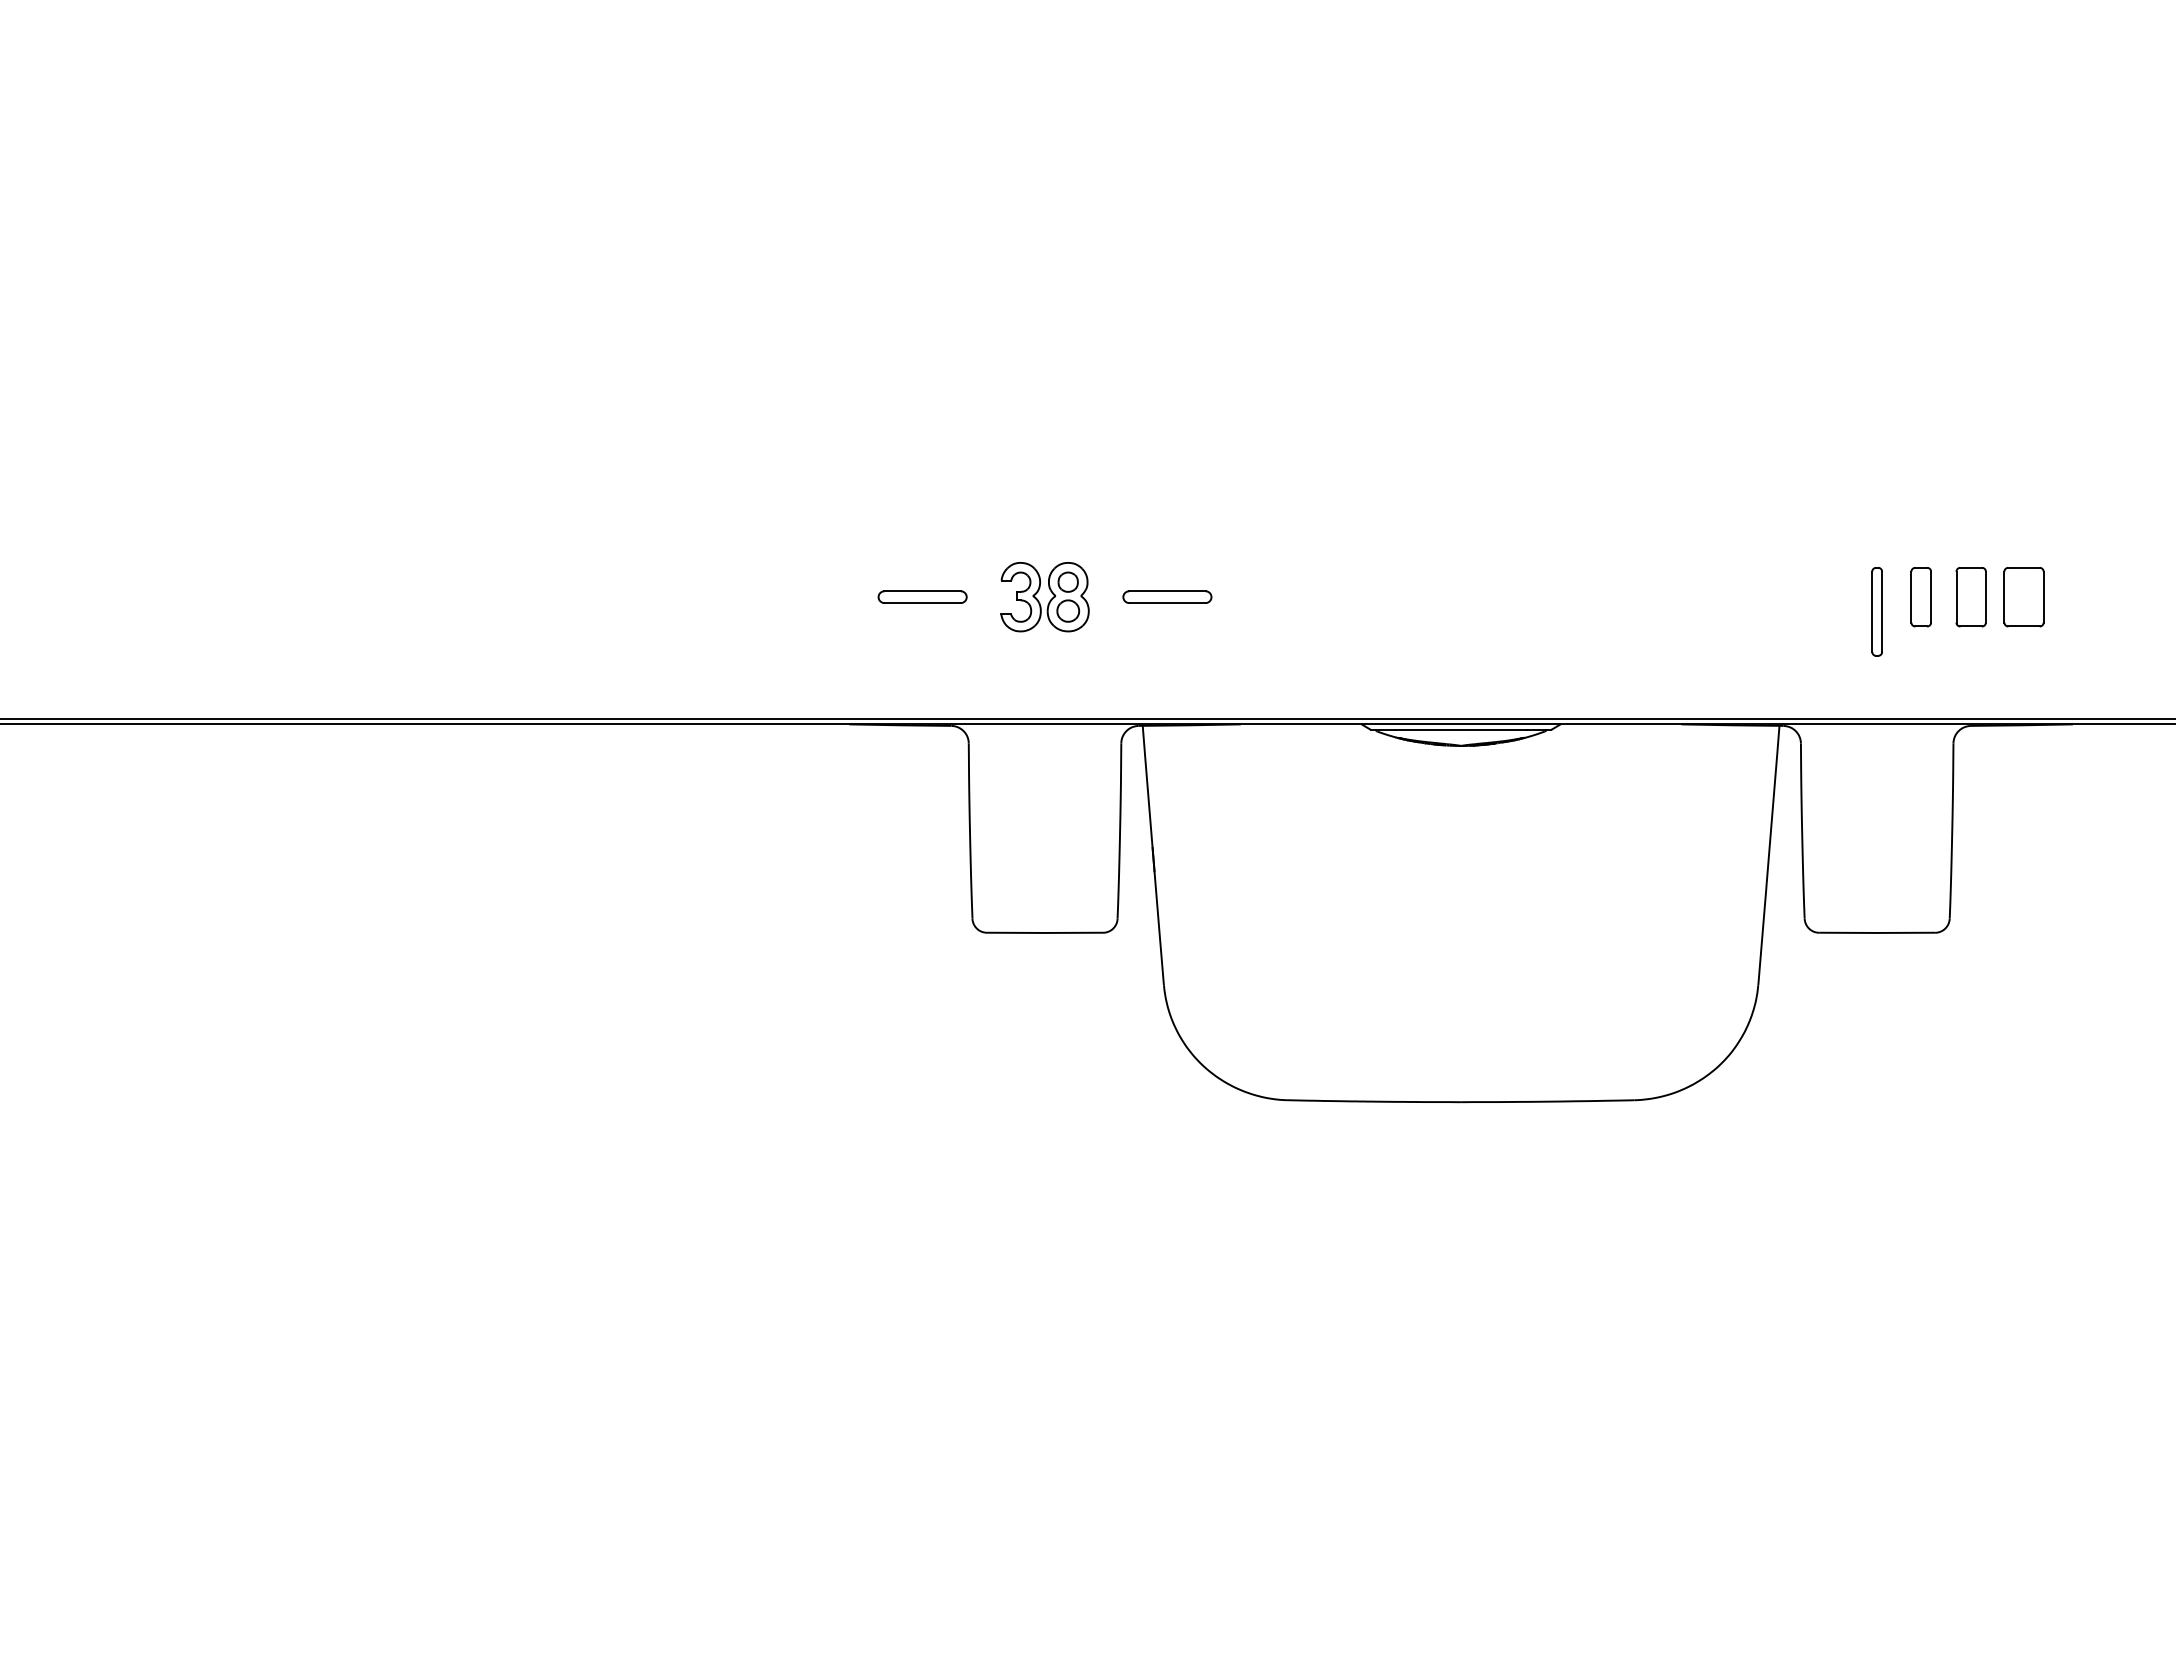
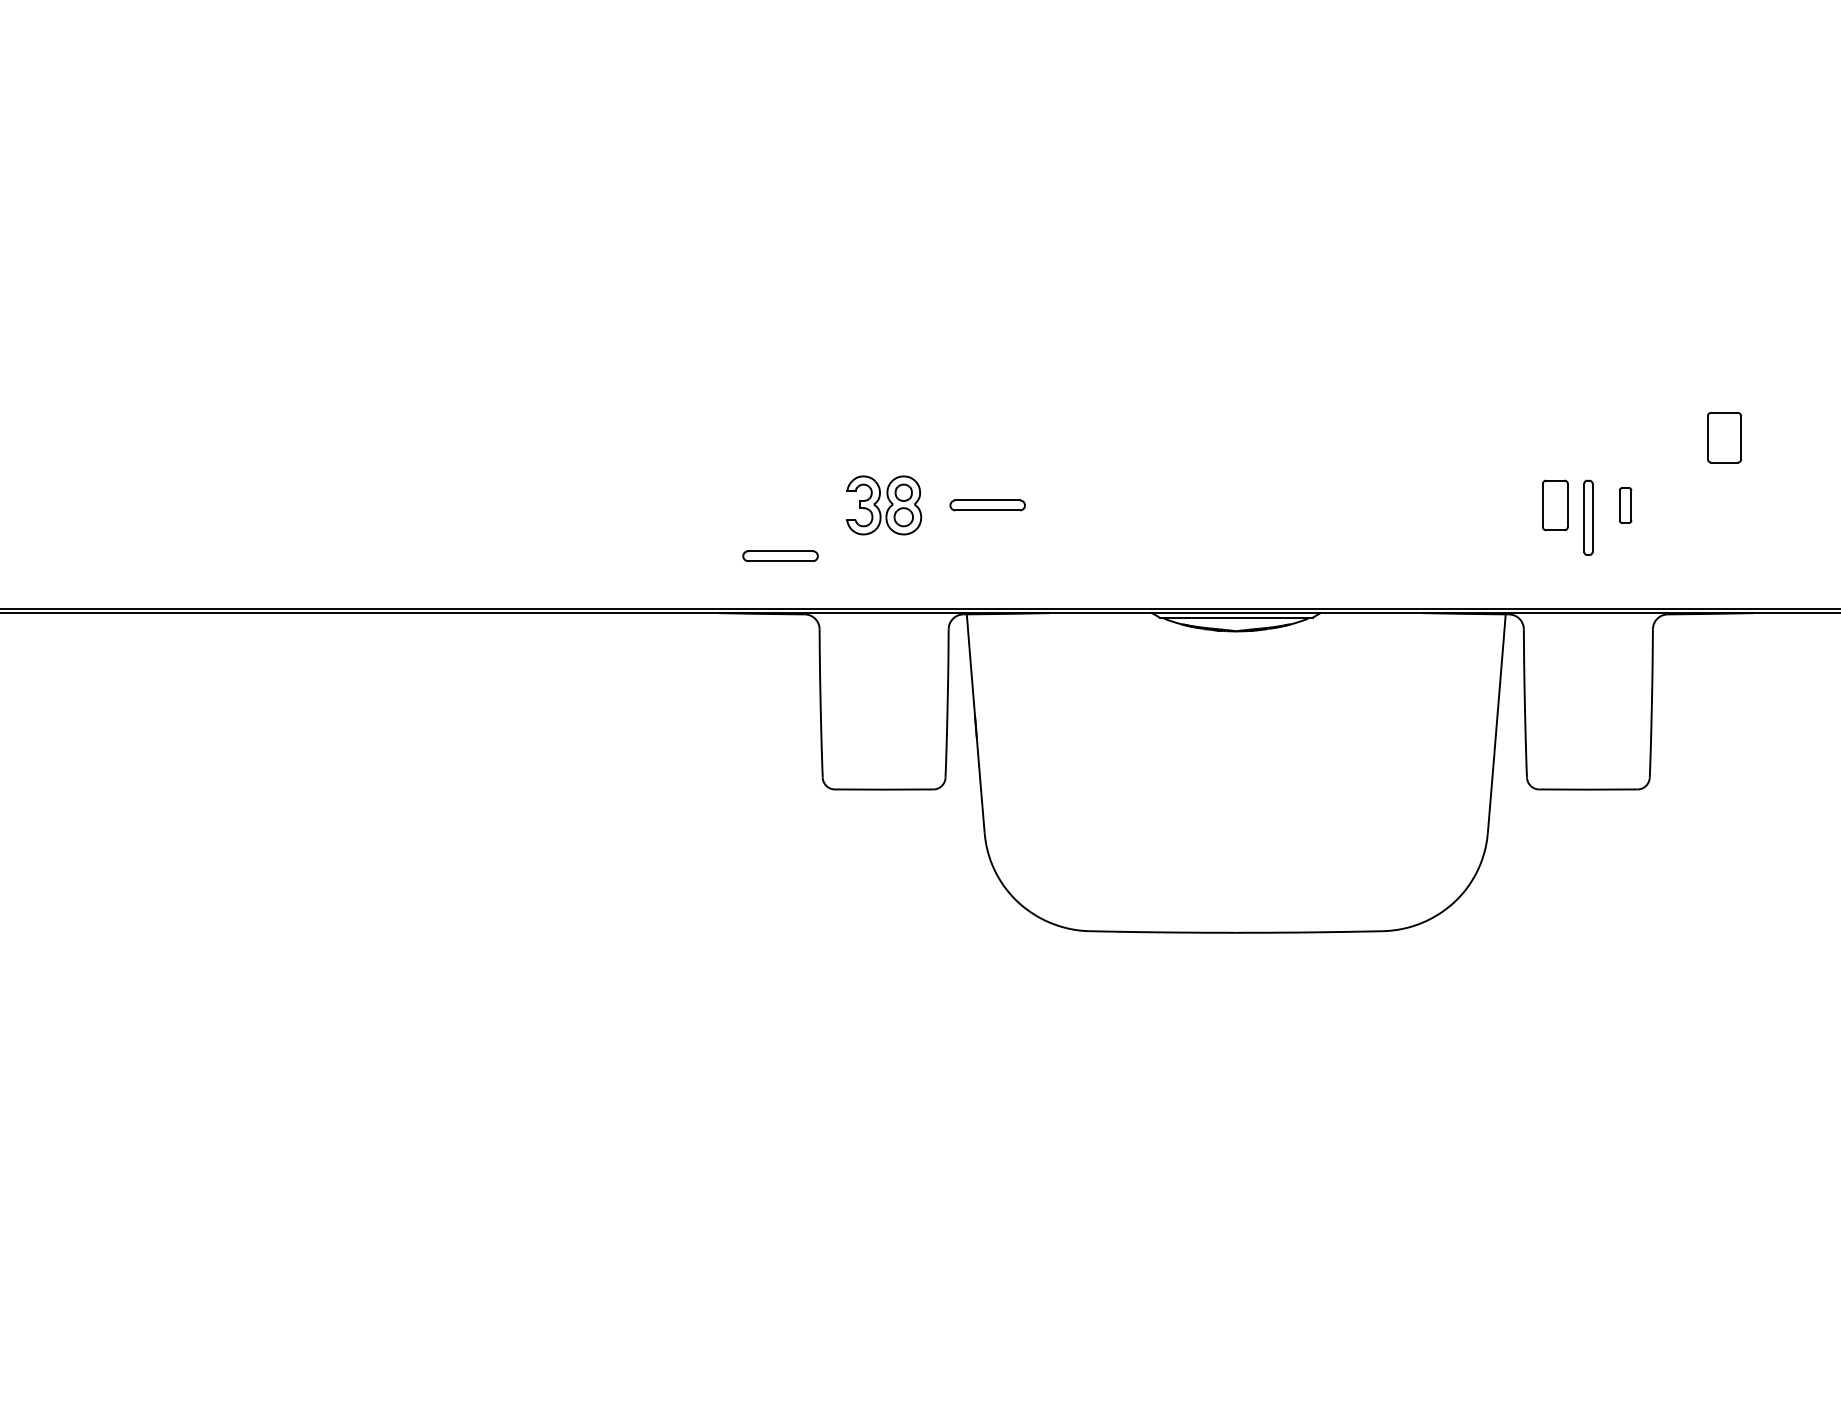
part: (922, 596) -> (780, 555), moved
part: (1920, 597) -> (1625, 505), size x0.7
part: (1970, 597) -> (1554, 505), moved
part: (2023, 597) -> (1724, 438), moved

